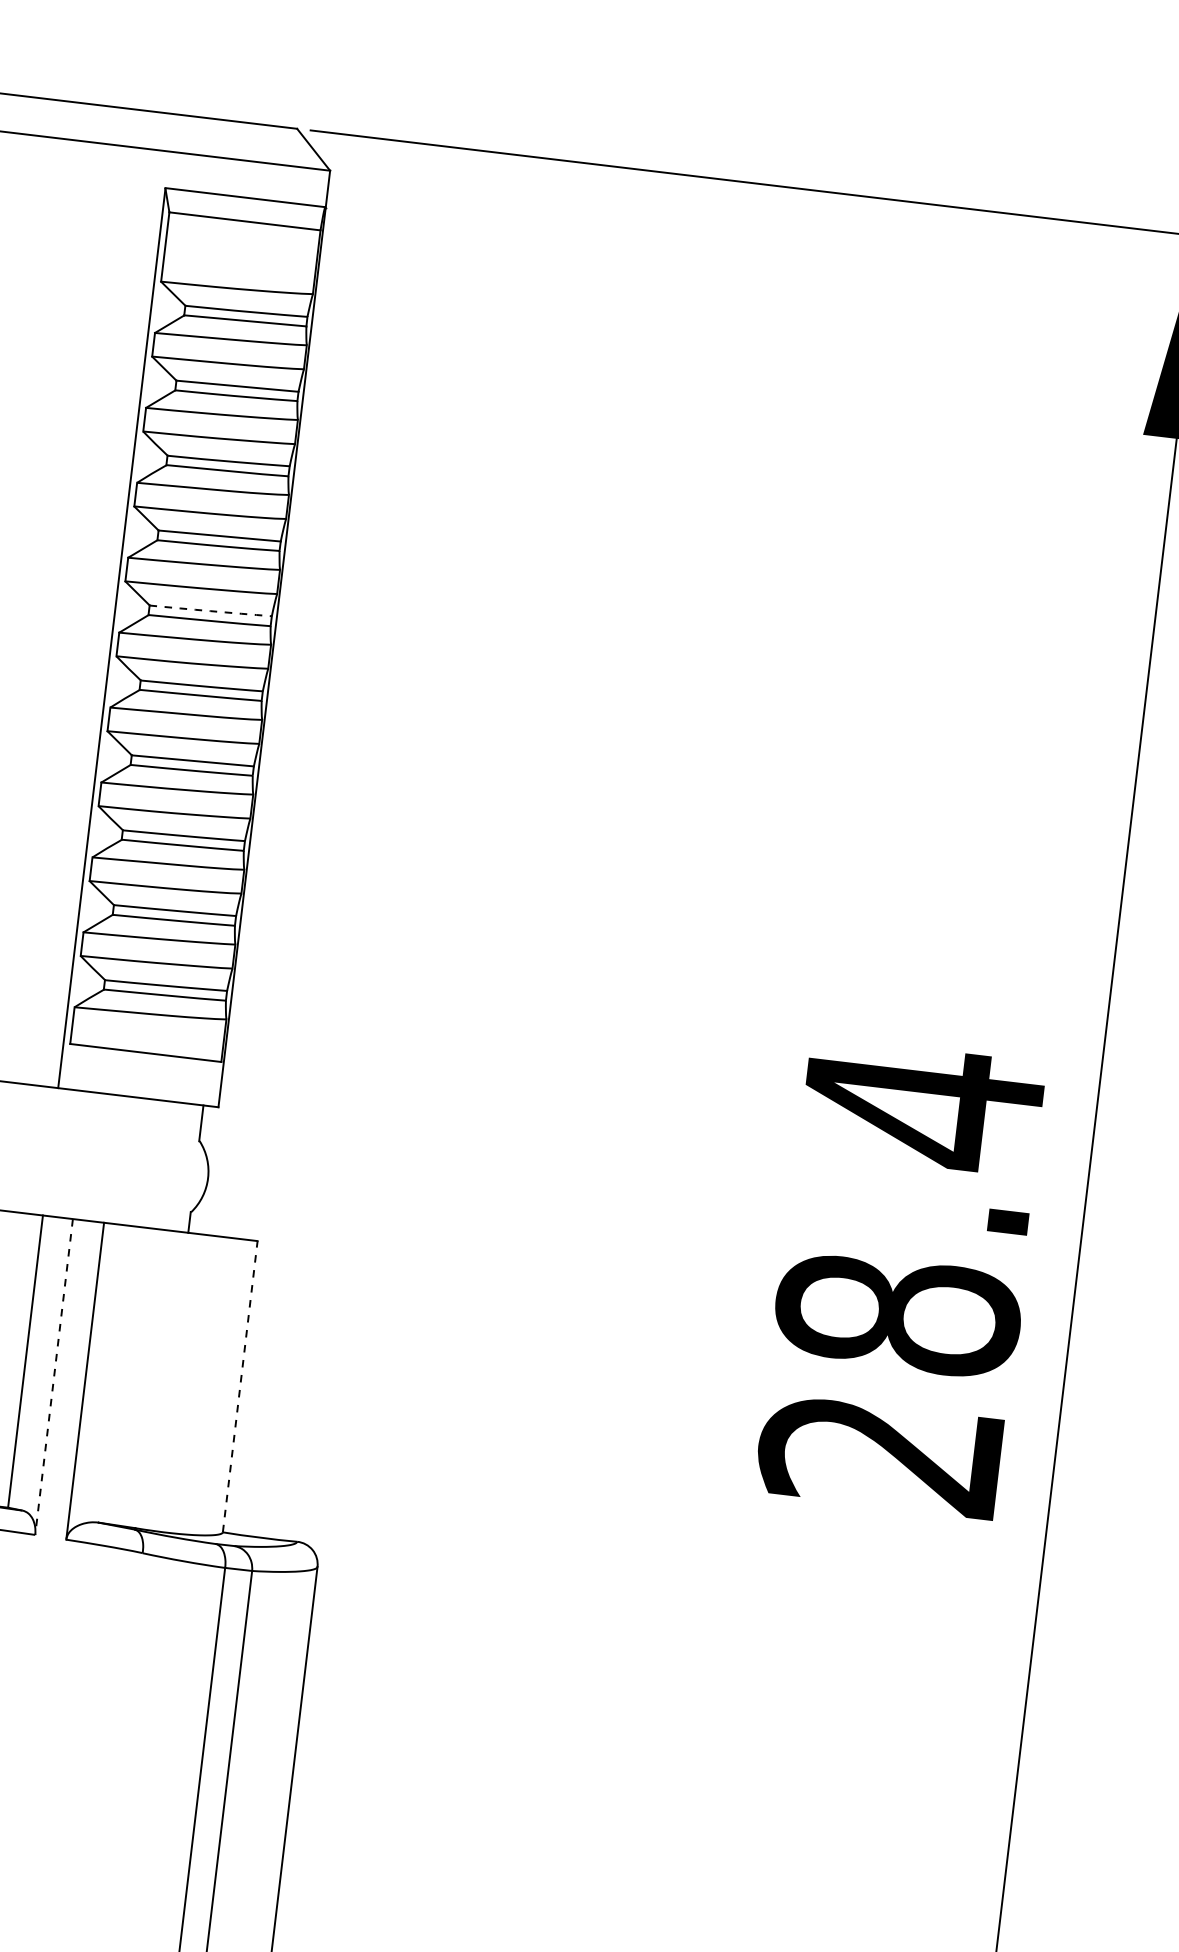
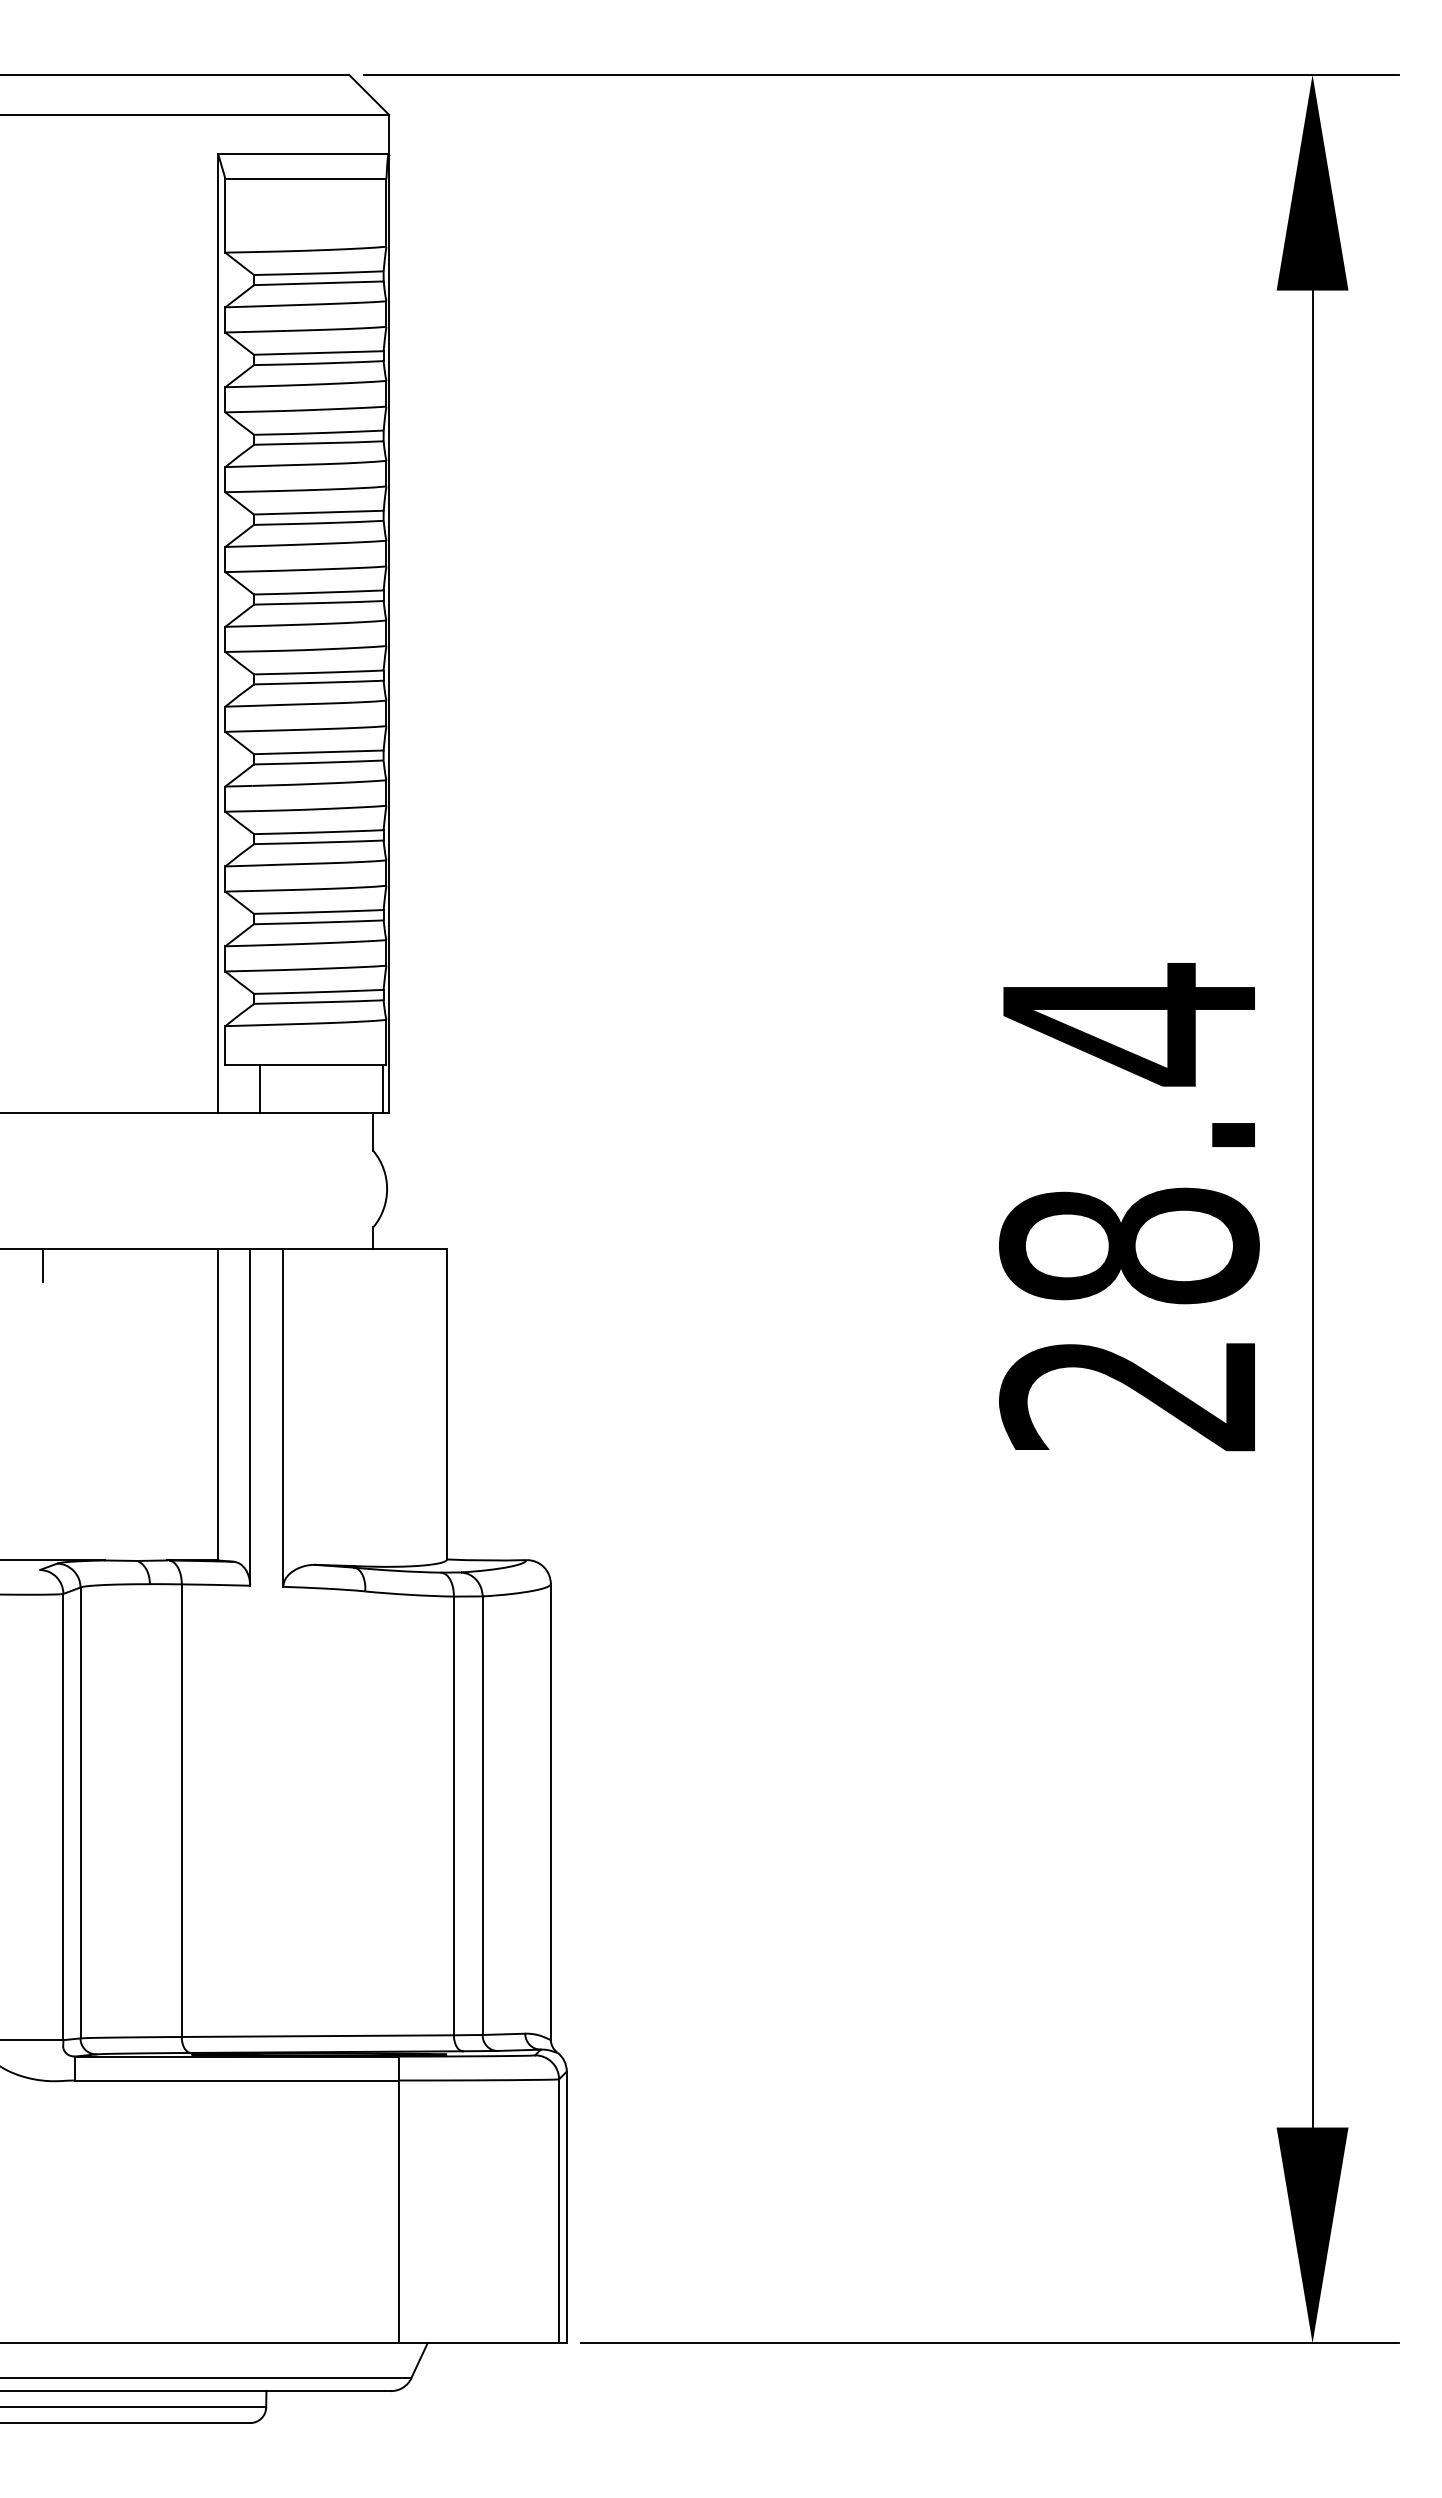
arc: (210, 610) -> (318, 592), dashed -> solid
line: (99, 1070) -> (259, 1089), added
line: (215, 1084) -> (383, 1089), added
line: (54, 1377) -> (250, 1417), dashed -> solid
line: (240, 1386) -> (447, 1403), dashed -> solid

